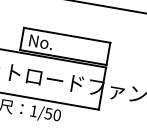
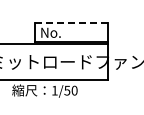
line: (67, 35) -> (71, 23), solid -> dashed

